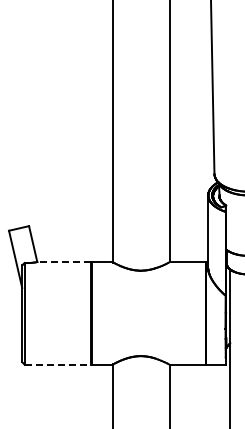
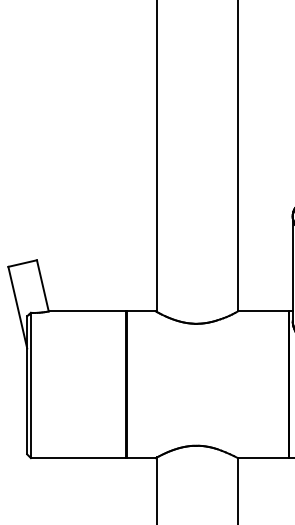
line: (64, 262) -> (87, 312), dashed -> solid
line: (58, 364) -> (78, 457), dashed -> solid

